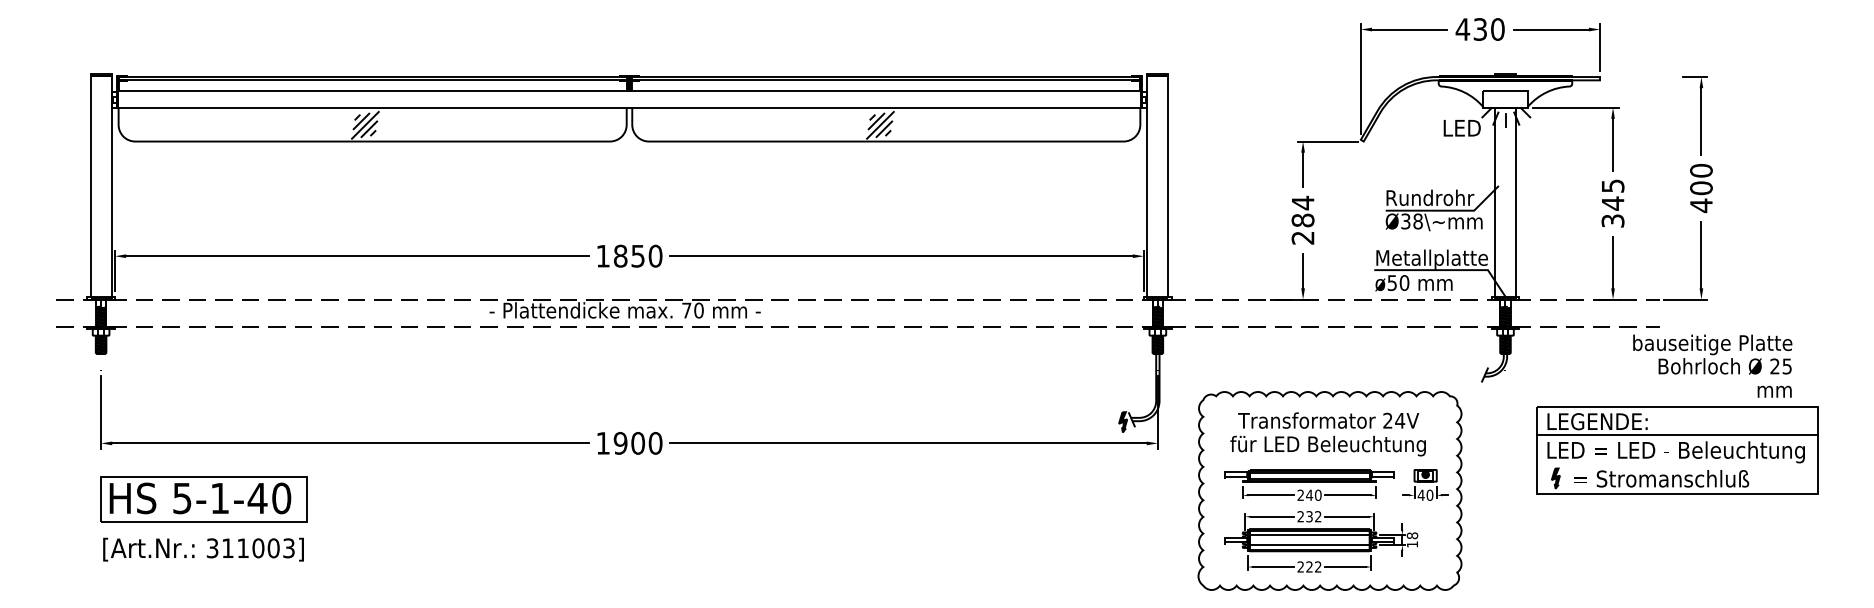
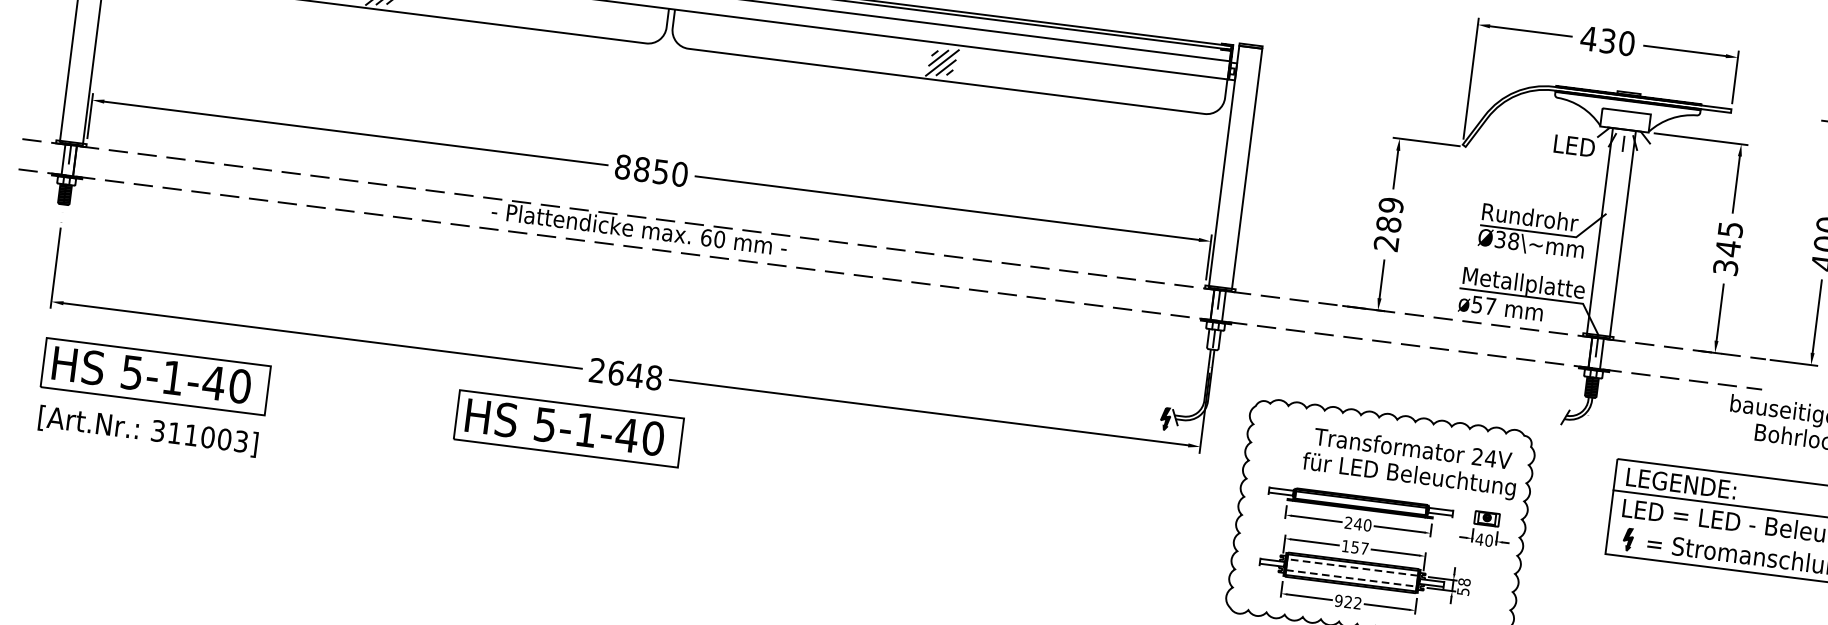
text: (1302, 202) -> (1390, 204), 284 -> 289
text: (603, 255) -> (623, 166), 1850 -> 8850
text: (1404, 282) -> (1490, 305), ø50 -> ø57
text: (686, 310) -> (706, 237), 70 -> 60
hatch: (100, 316) -> (68, 163), removed
hatch: (1157, 316) -> (1217, 308), removed
hatch: (1505, 316) -> (1595, 356), removed
hatch: (1157, 344) -> (1213, 339), removed
text: (1327, 434) -> (1409, 463), moved
text: (629, 442) -> (626, 373), 1900 -> 2648
part: (583, 499) -> (568, 428), added
text: (1309, 516) -> (1355, 547), 232 -> 157
line: (1309, 535) -> (1352, 567), solid -> dashed
text: (1412, 544) -> (1463, 591), 18 -> 58
line: (1310, 545) -> (1352, 578), solid -> dashed
text: (1300, 566) -> (1338, 600), 222 -> 922

